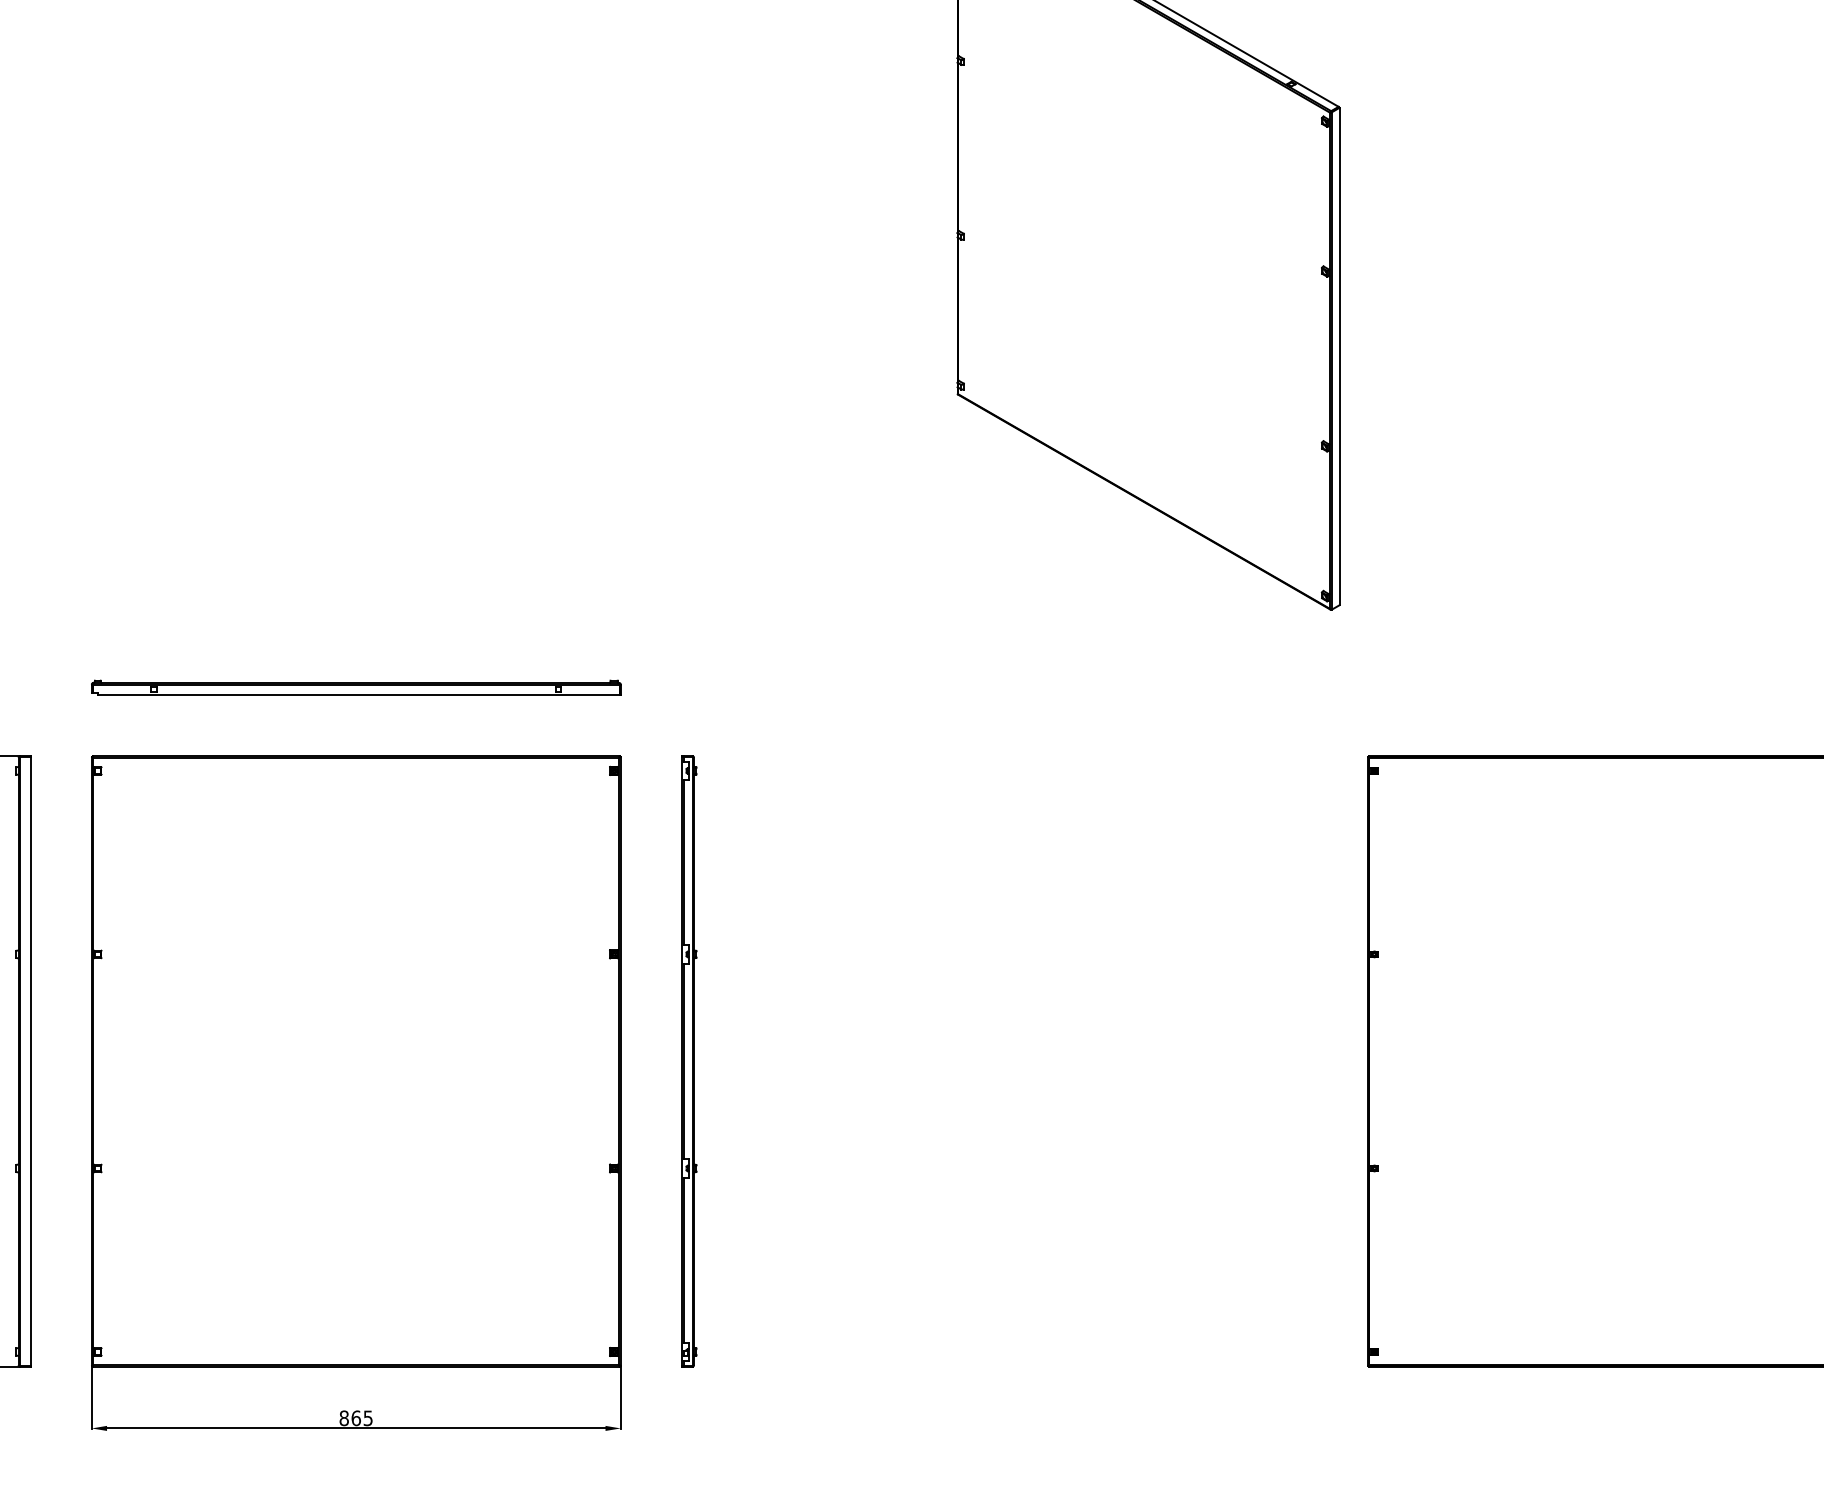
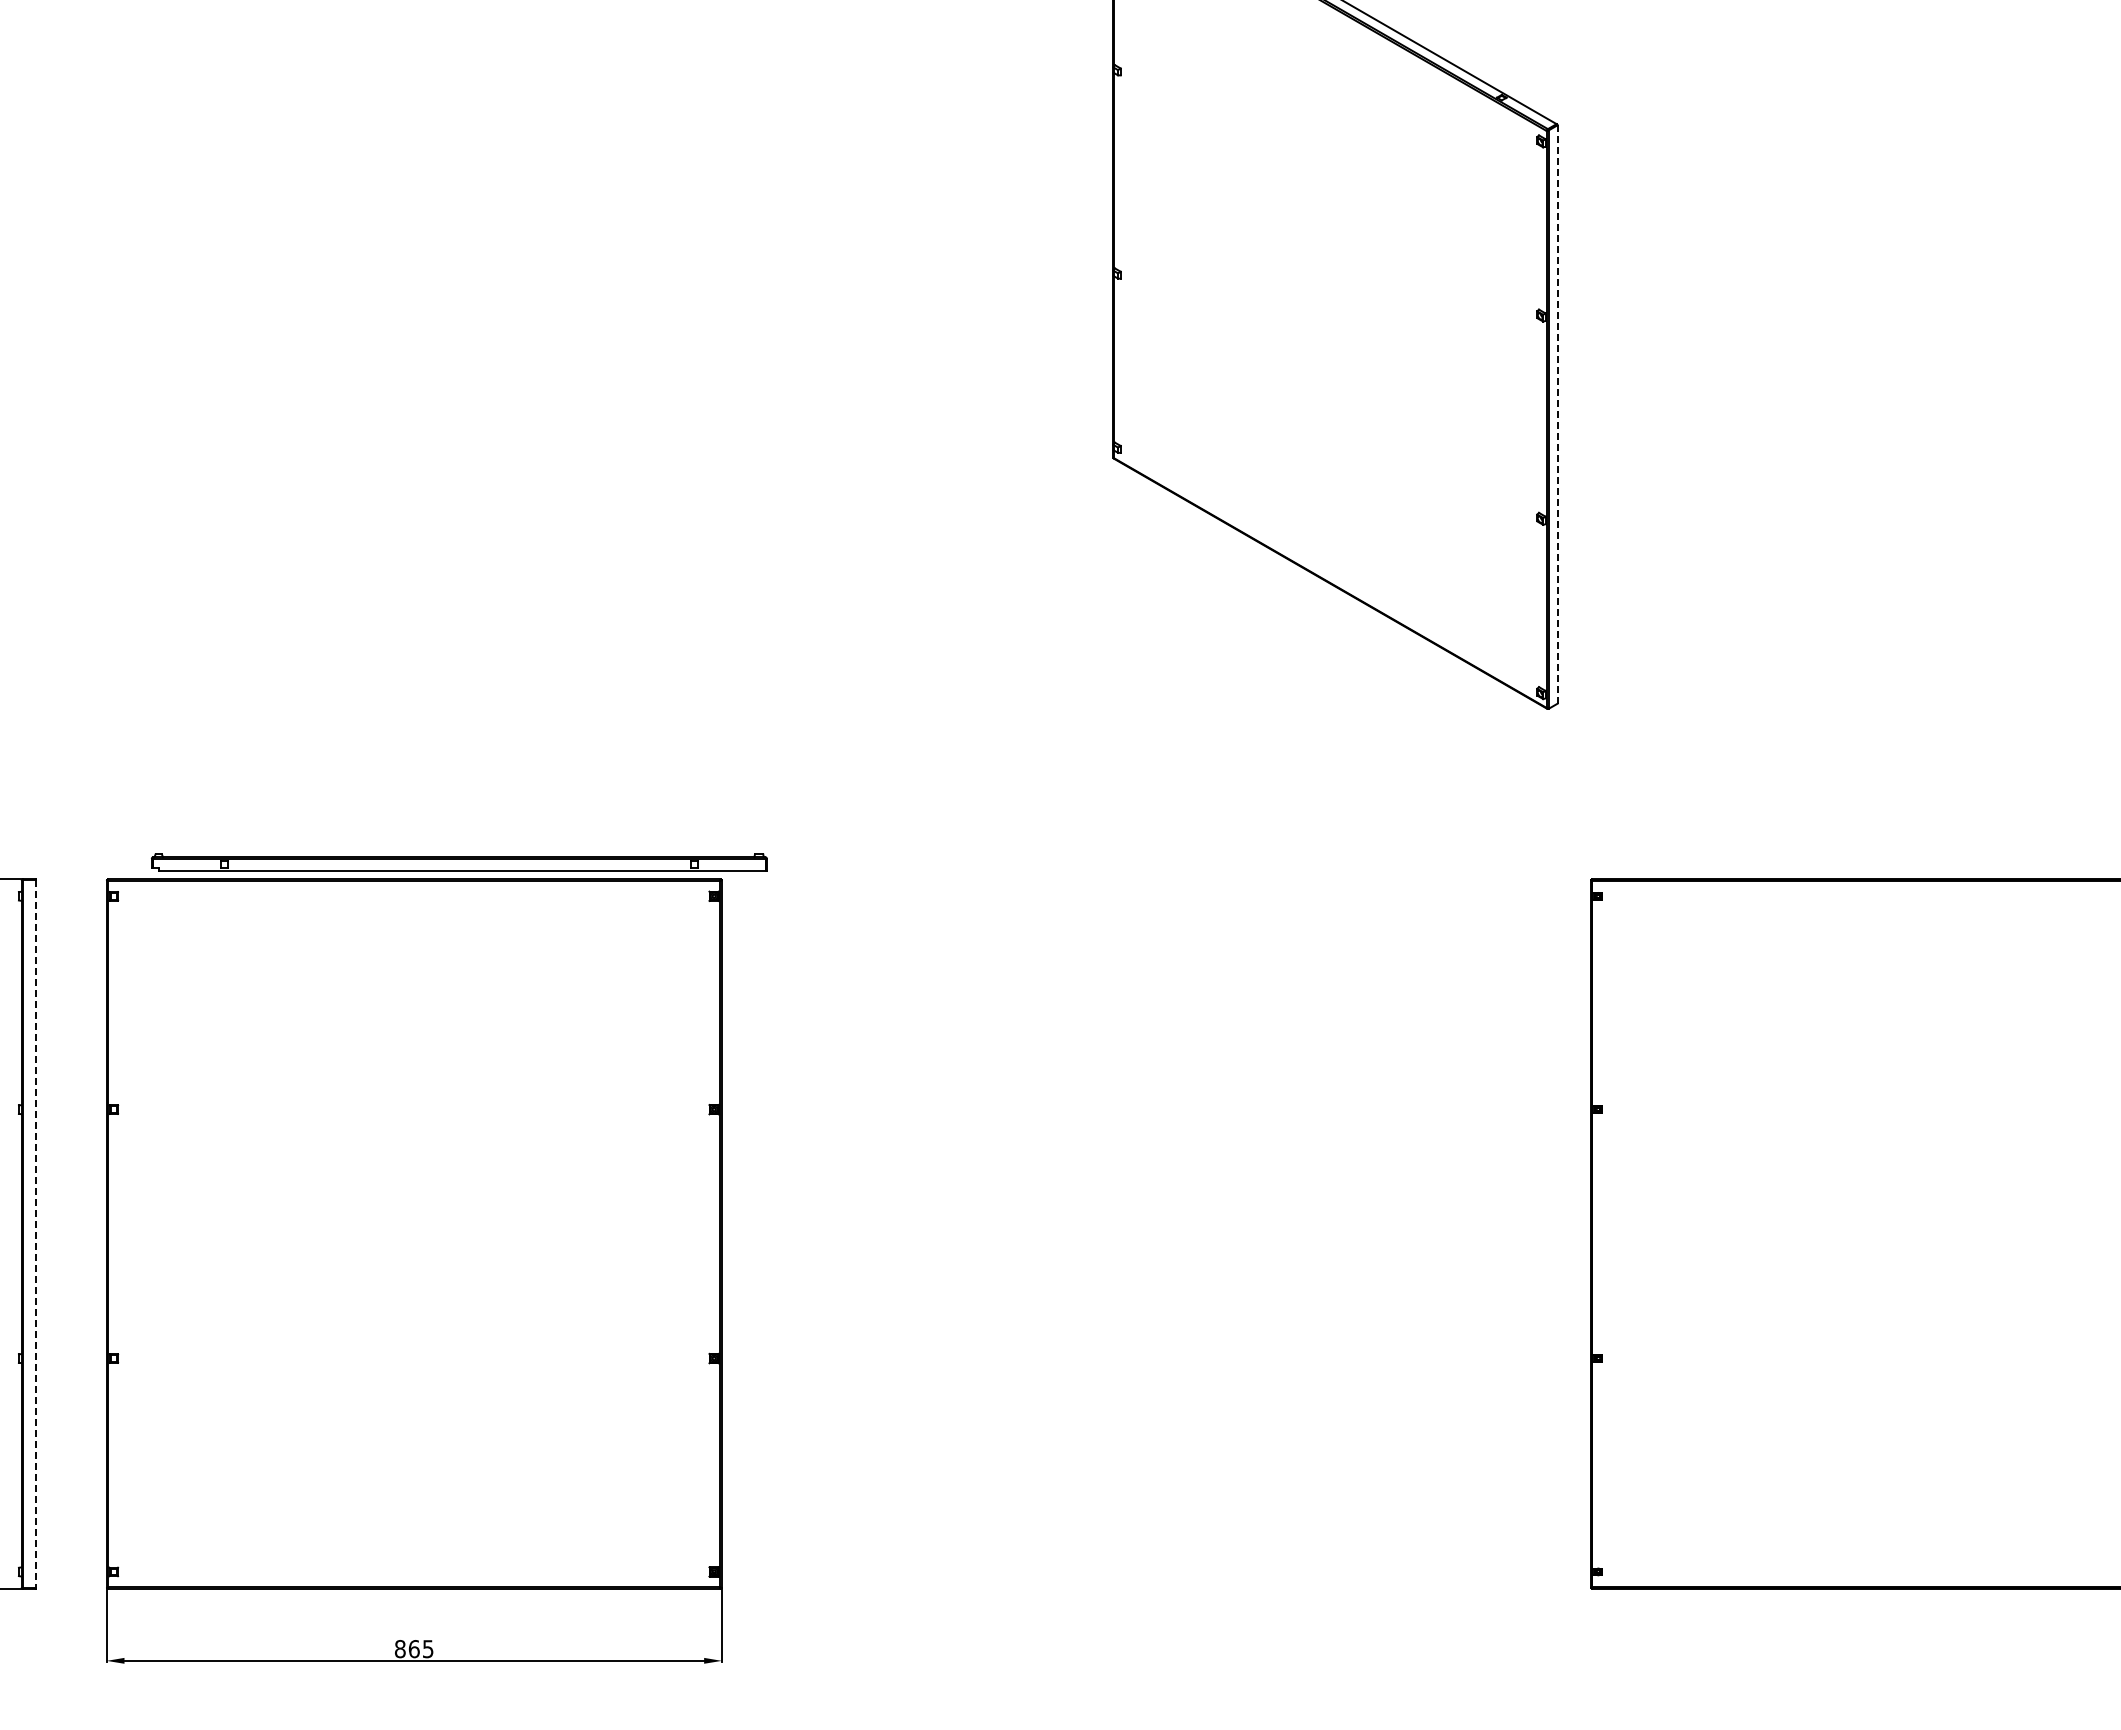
line: (1339, 356) -> (1557, 414), solid -> dashed
part: (356, 687) -> (459, 862), moved
part: (689, 1060) -> (801, 1233), removed
line: (30, 1061) -> (35, 1234), solid -> dashed

